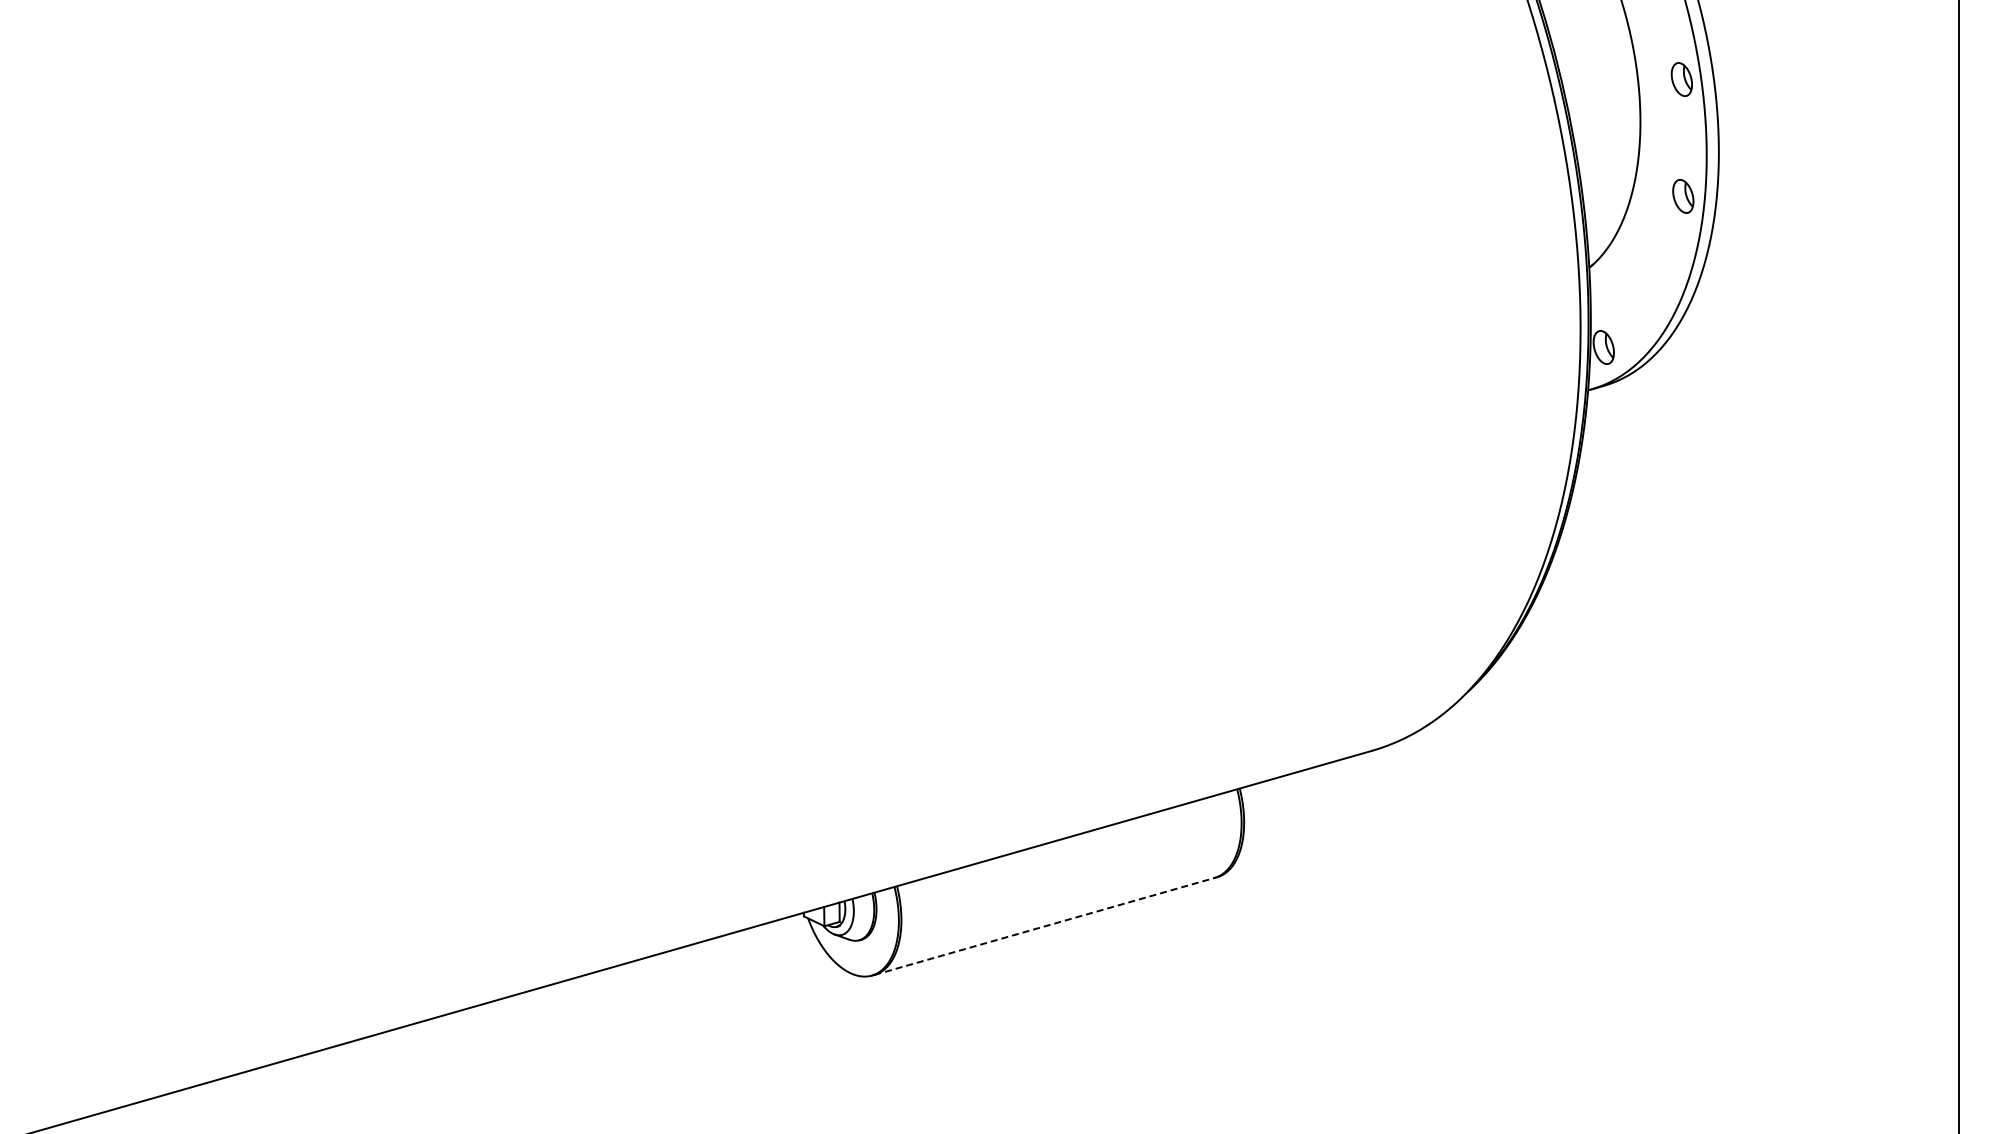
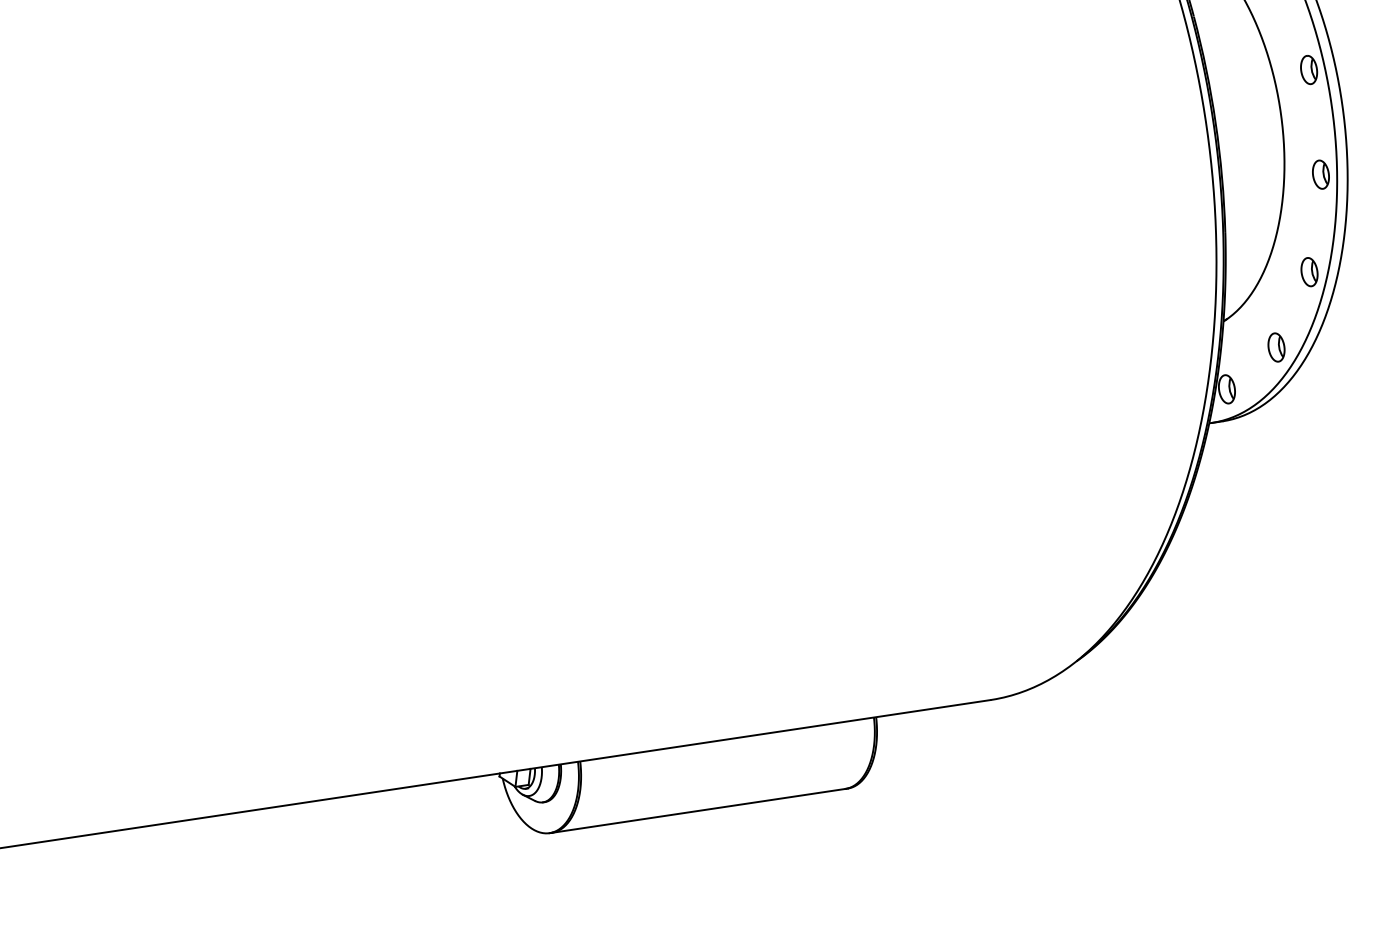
part: (1655, 290) -> (1276, 347), added
line: (1044, 926) -> (698, 810), dashed -> solid

